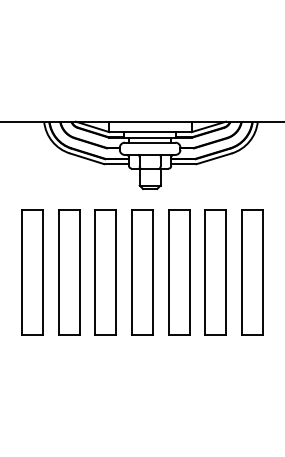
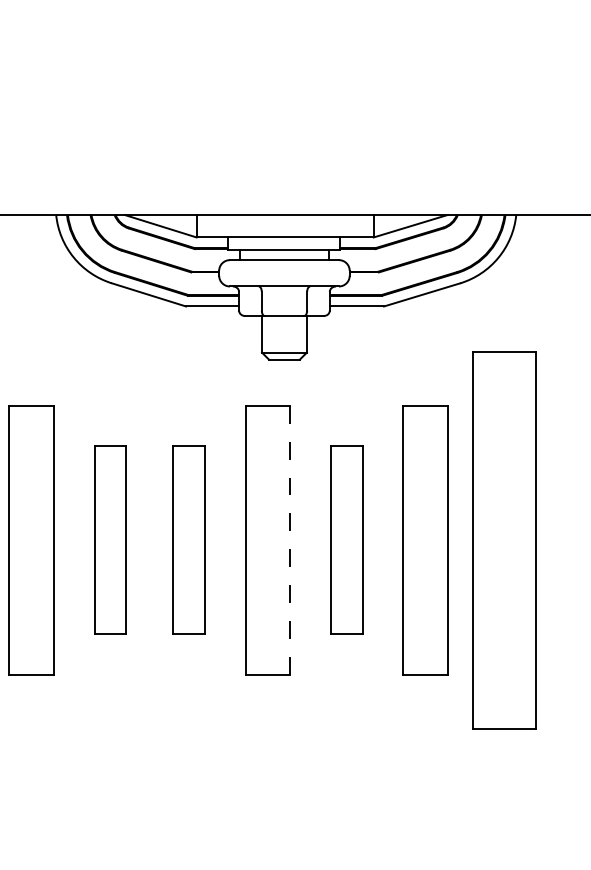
part: (69, 272) -> (110, 539), size x0.7
part: (105, 272) -> (188, 539), size x0.7
part: (179, 272) -> (347, 539), size x0.7
part: (252, 272) -> (504, 539), size x1.4
line: (152, 273) -> (289, 541), solid -> dashed

